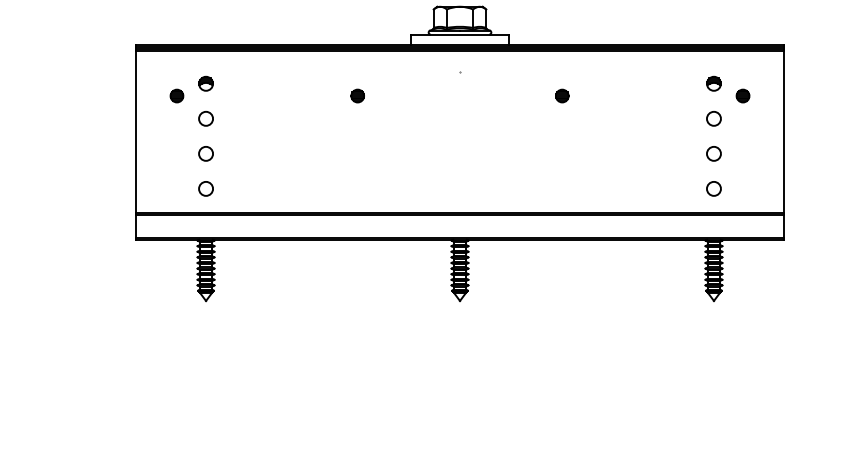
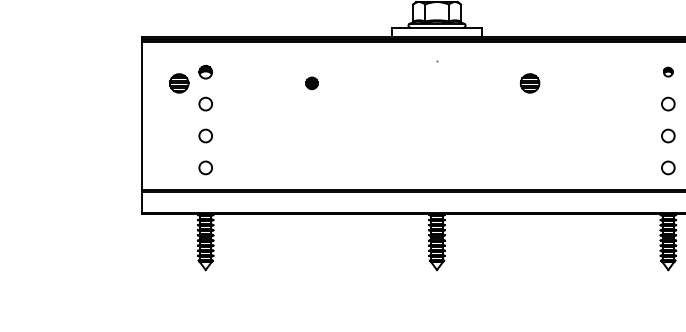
part: (713, 83) -> (667, 71), size x0.7
part: (176, 95) -> (178, 82), size x1.6
part: (357, 95) -> (311, 82), moved
part: (562, 95) -> (530, 82), size x1.6

